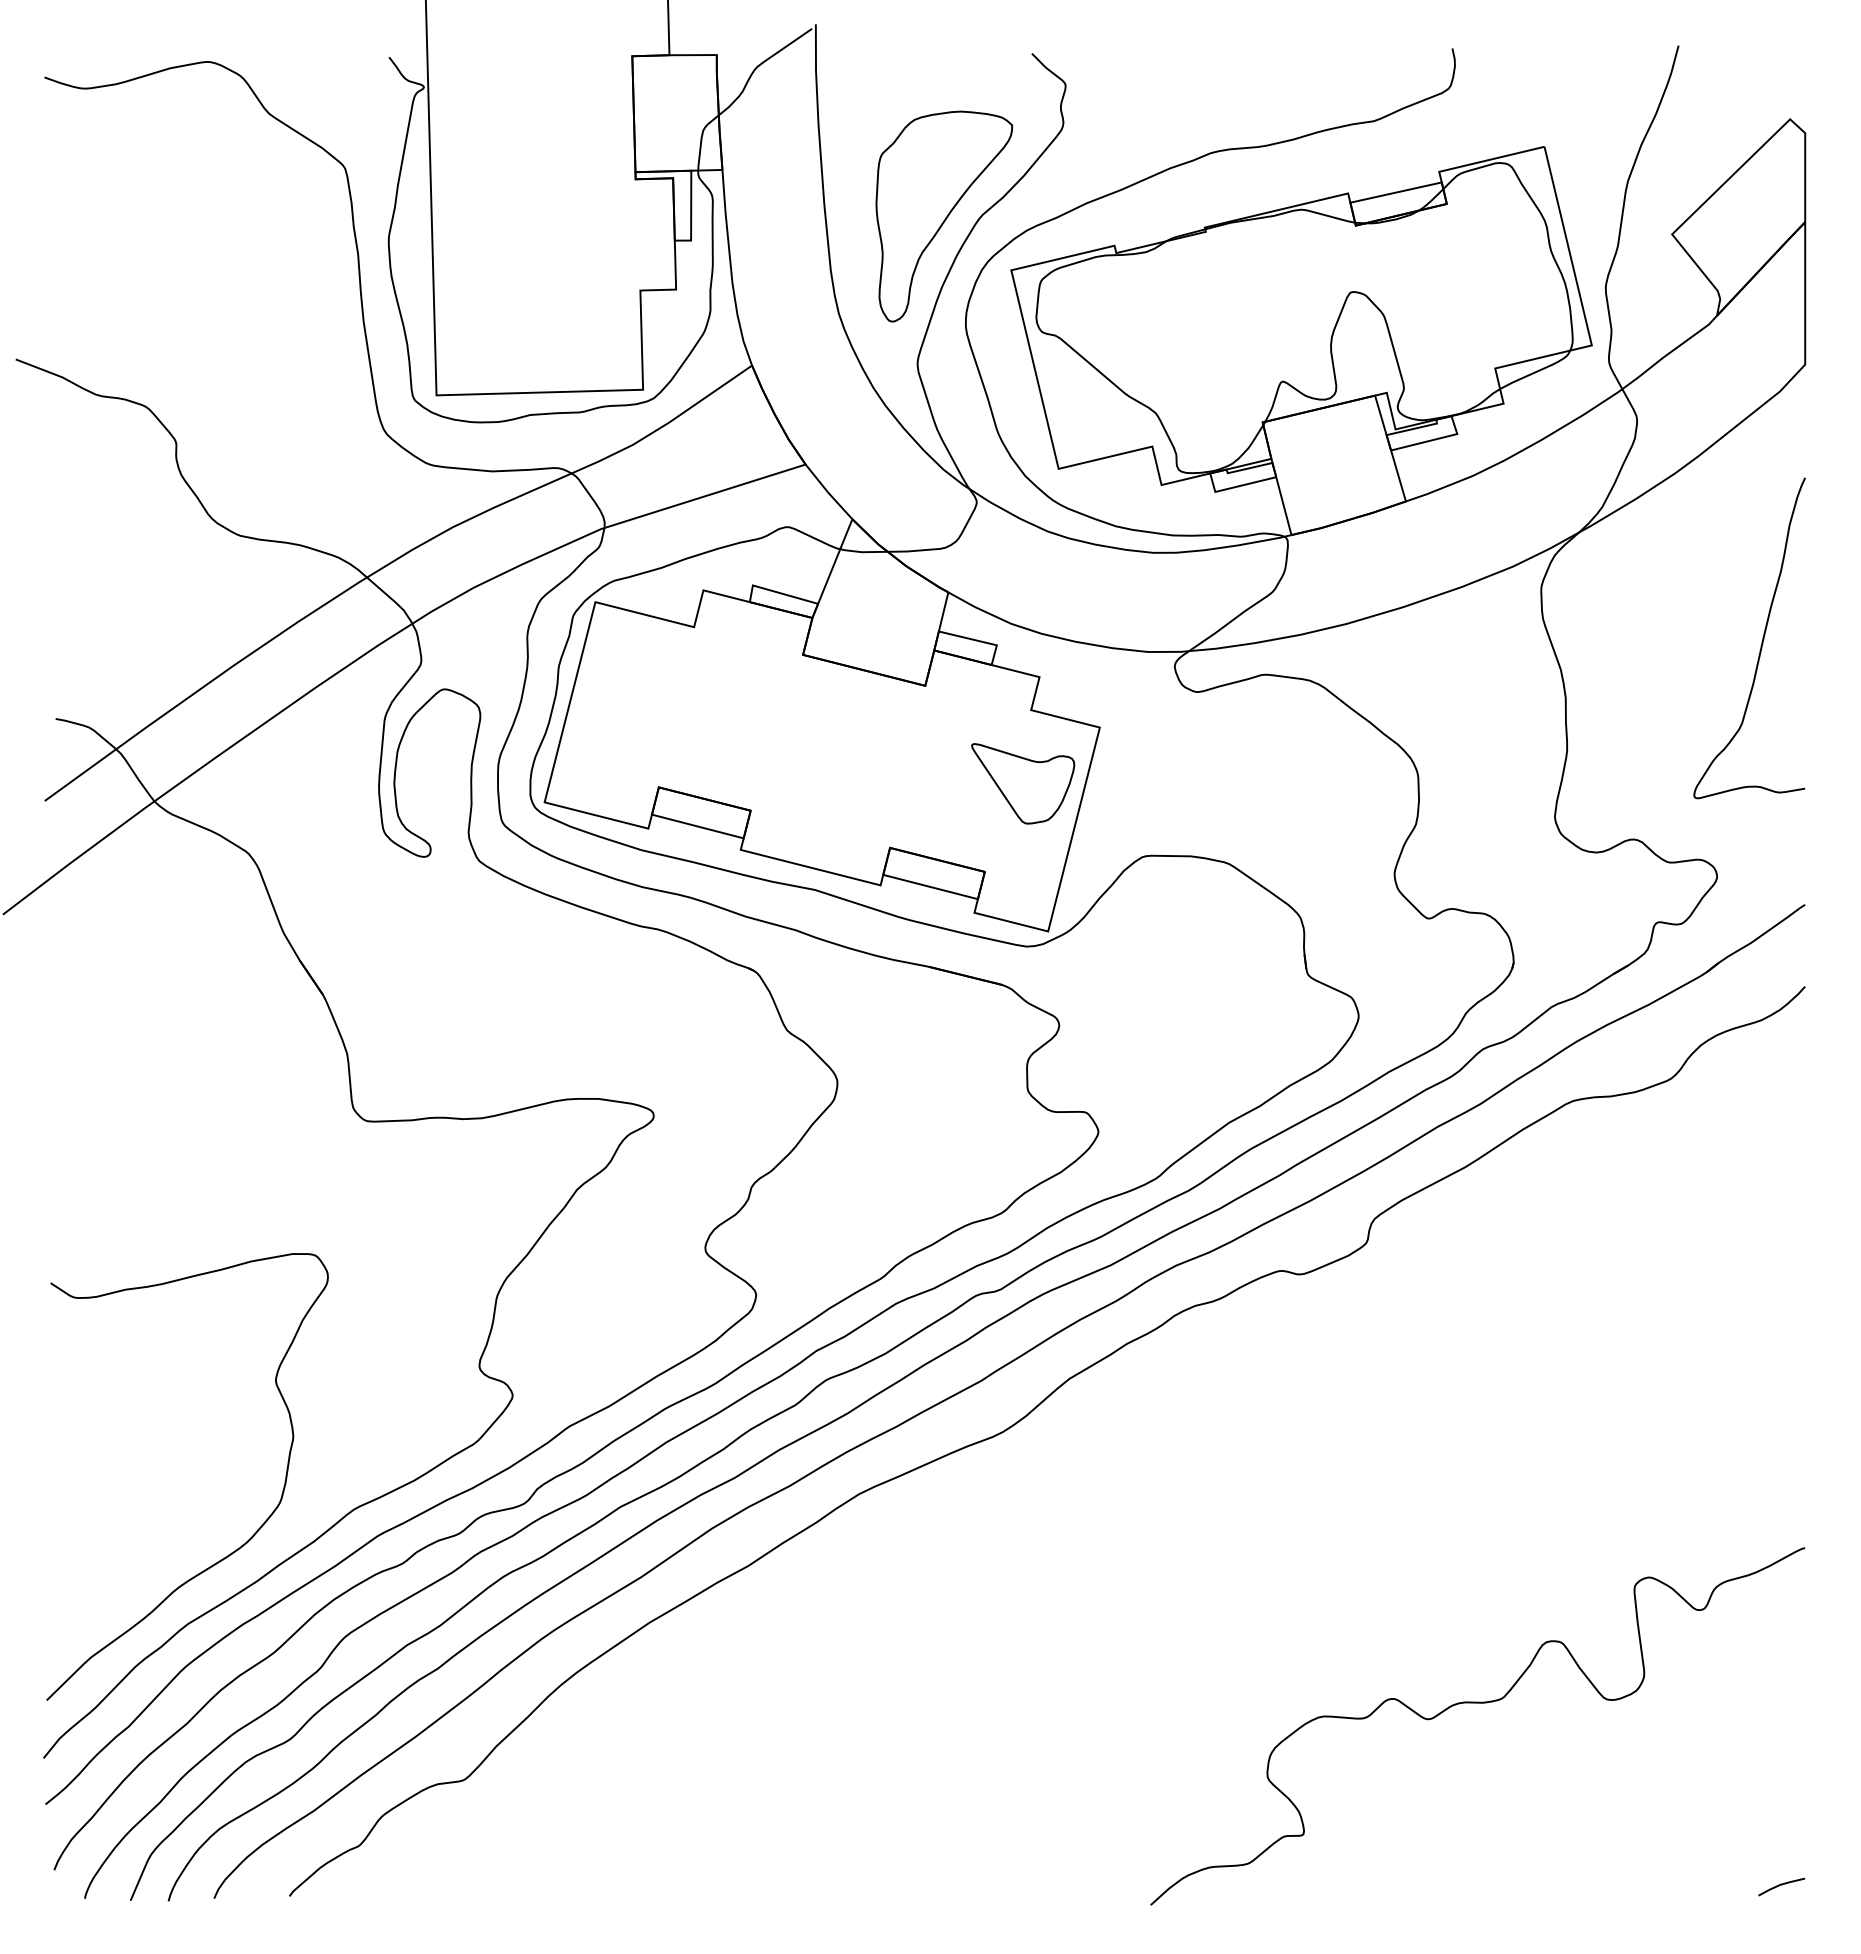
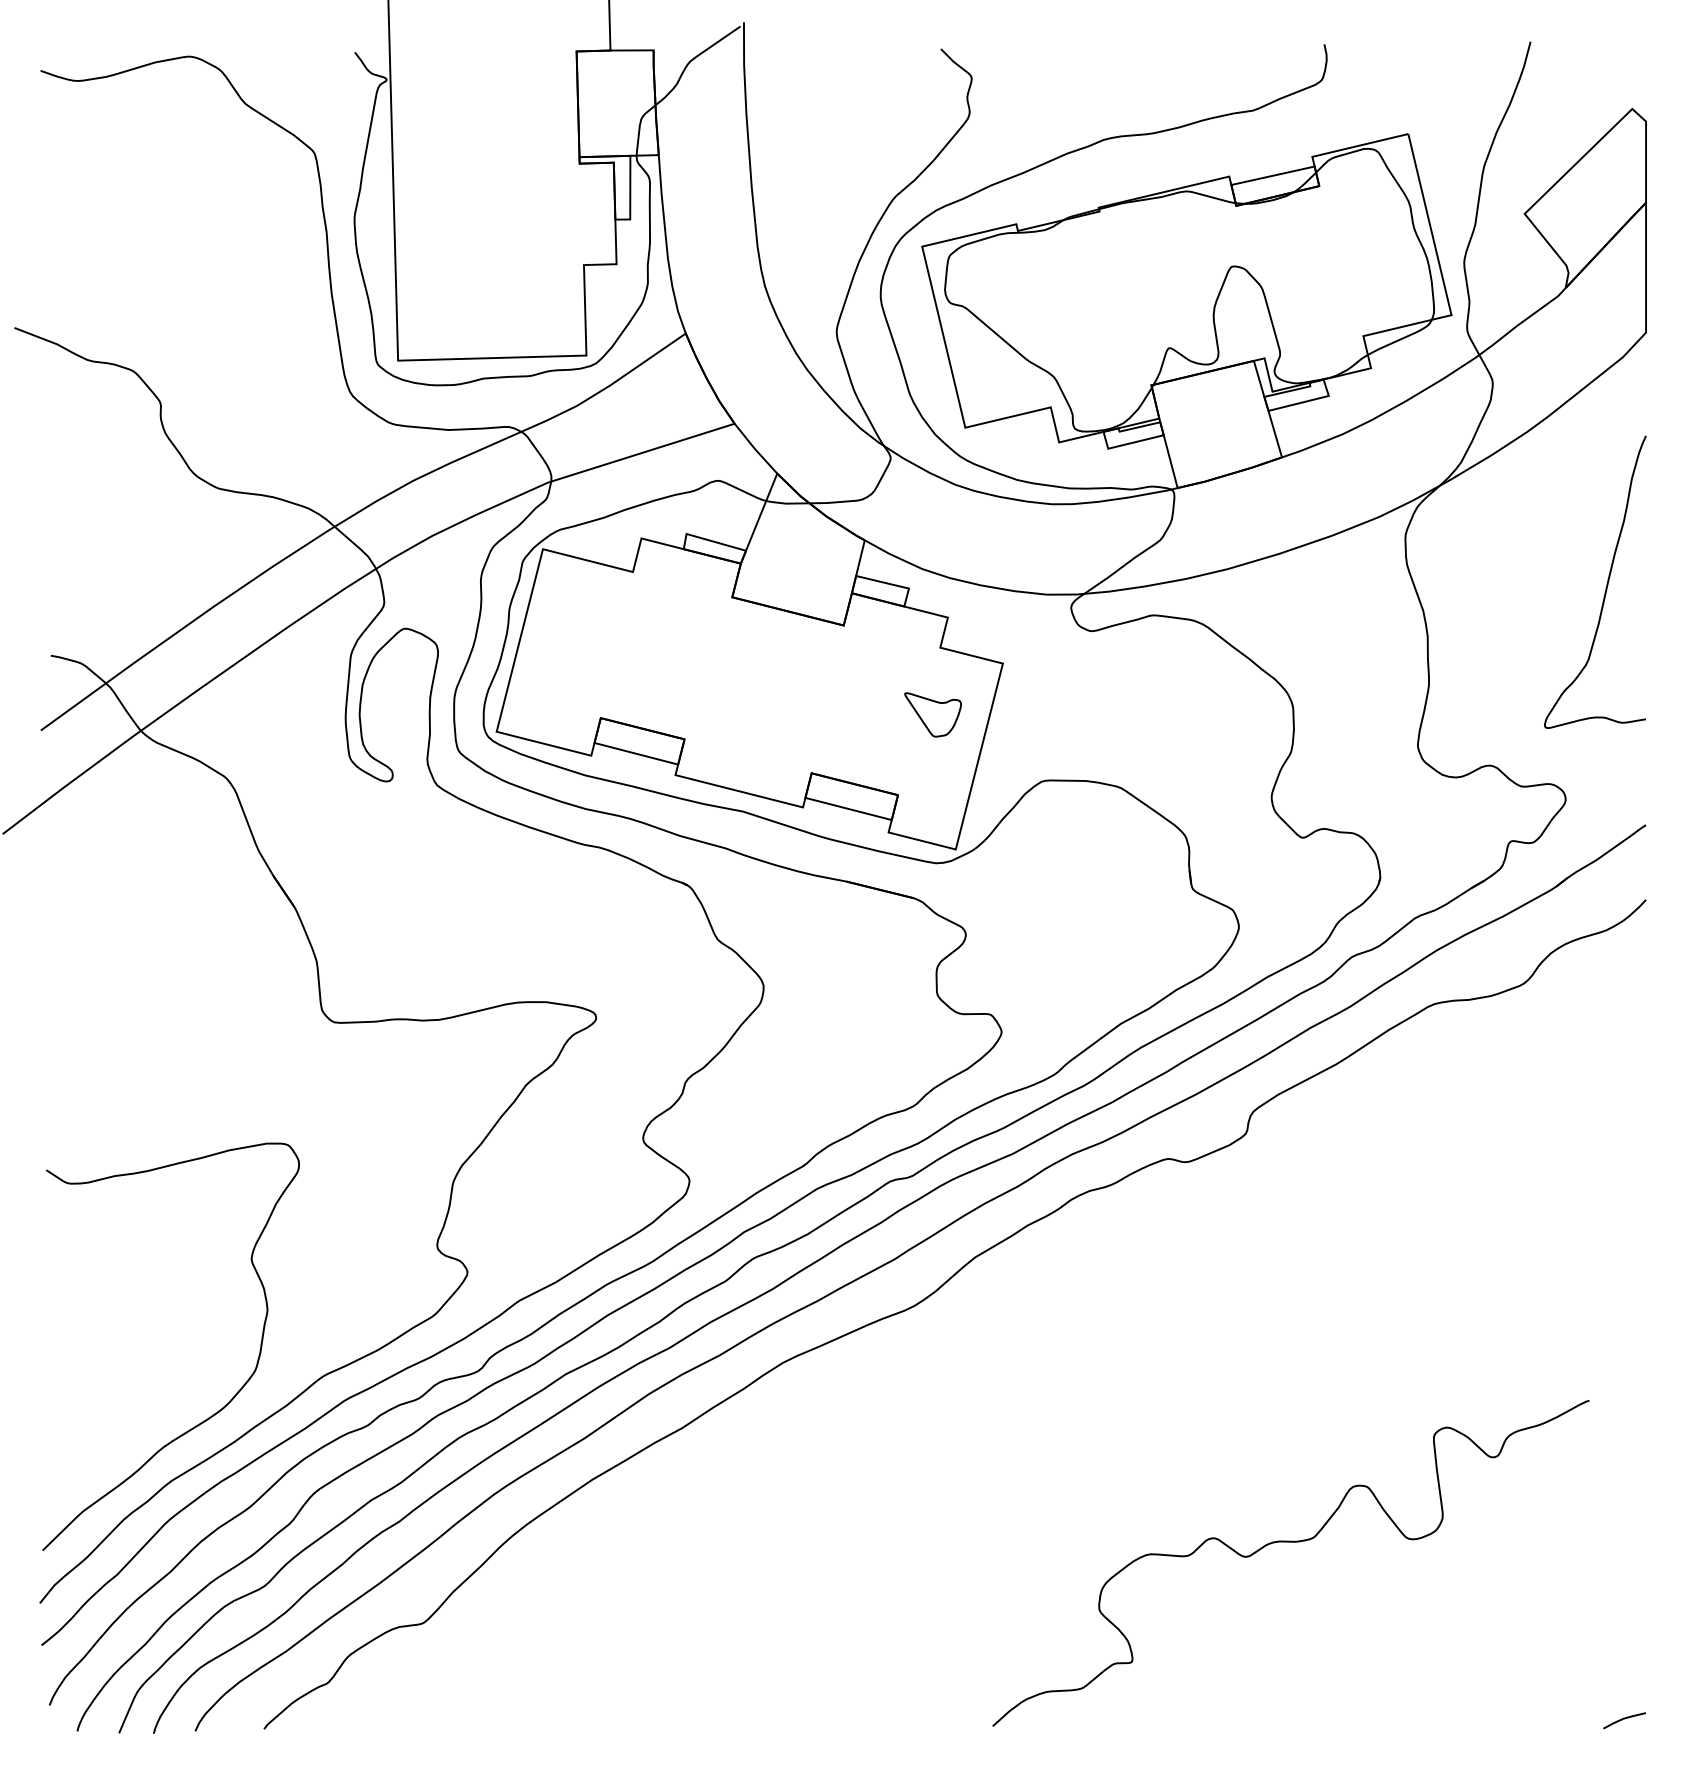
part: (944, 216) -> (861, 197), removed
part: (1023, 783) -> (933, 714), size x0.6
curve: (1477, 1703) -> (1290, 1542), moved

